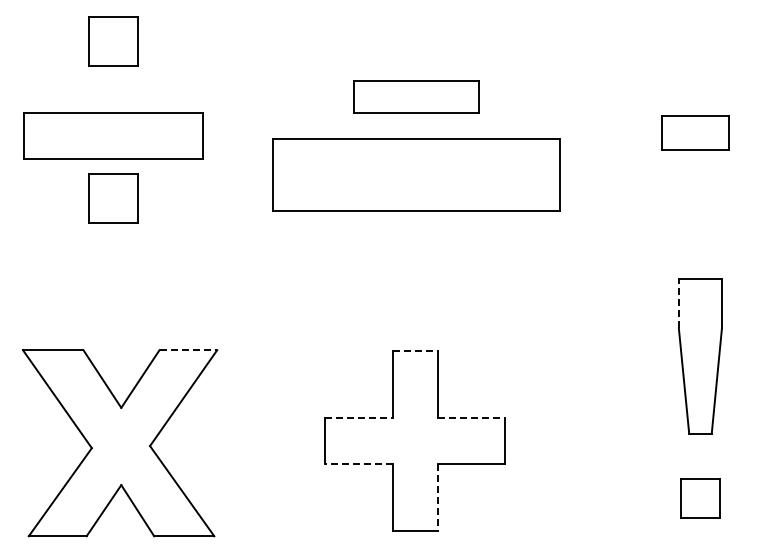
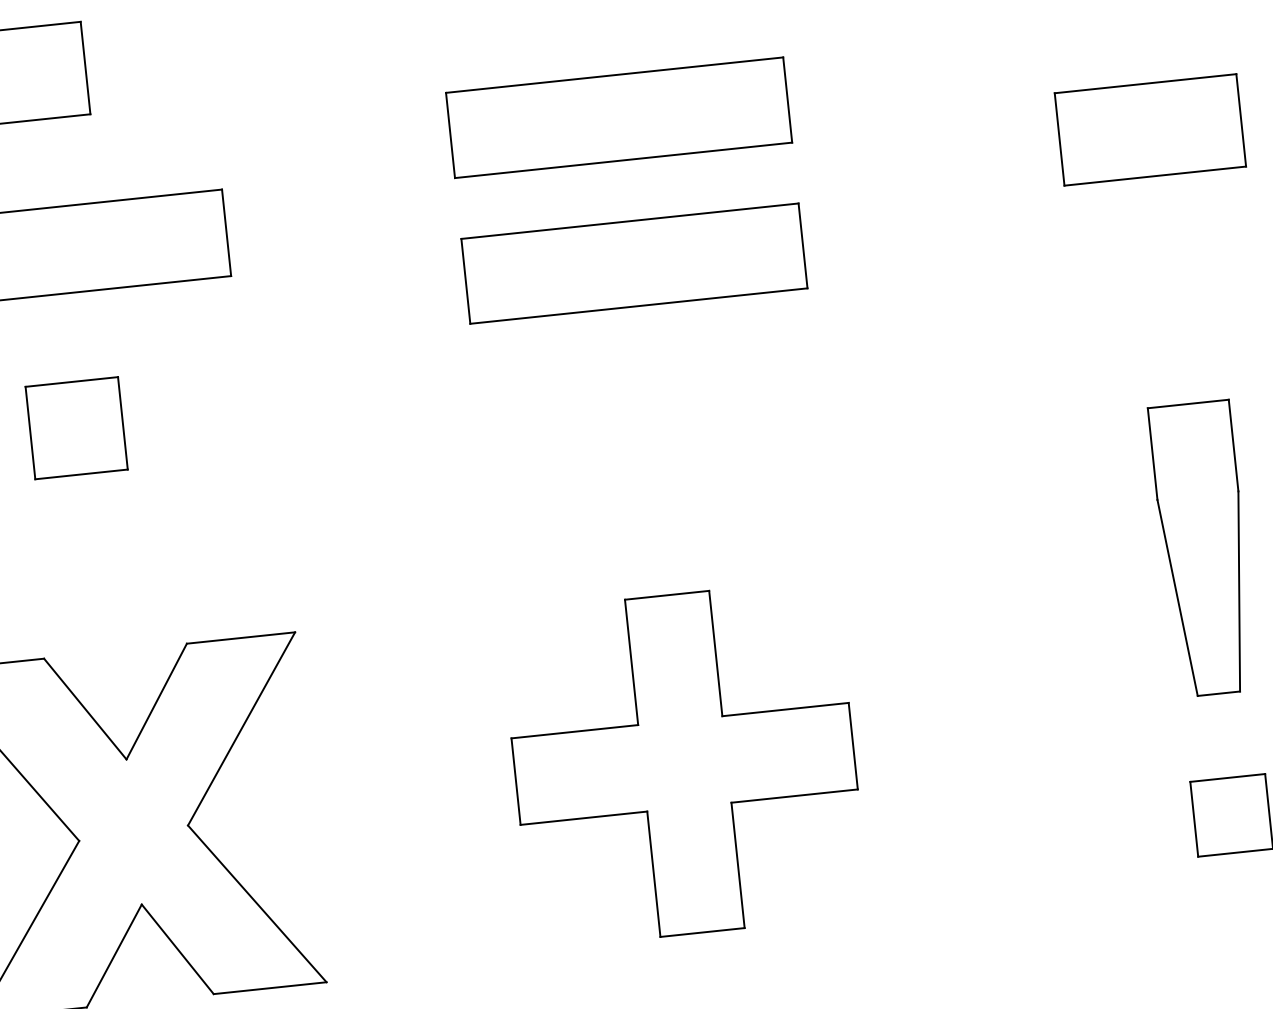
part: (416, 96) -> (619, 116), size x1.43
part: (695, 132) -> (1150, 129), size x1.43
part: (416, 174) -> (634, 263), size x0.62
part: (113, 198) -> (76, 428), moved
line: (678, 303) -> (1151, 453), dashed -> solid
line: (188, 350) -> (241, 638), dashed -> solid
line: (415, 351) -> (667, 595), dashed -> solid
line: (359, 418) -> (575, 732), dashed -> solid
line: (471, 418) -> (786, 710), dashed -> solid
line: (359, 464) -> (584, 818), dashed -> solid
line: (437, 498) -> (738, 867), dashed -> solid

